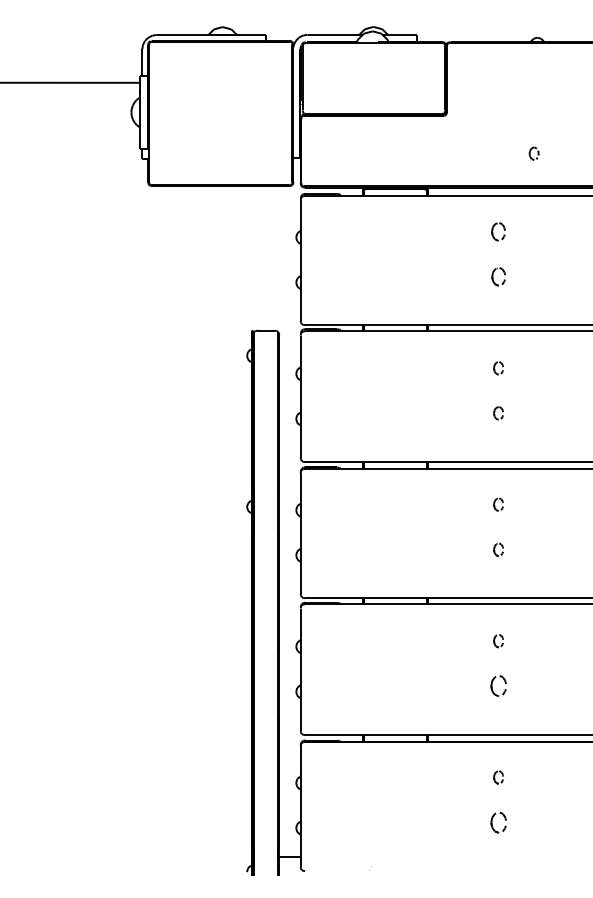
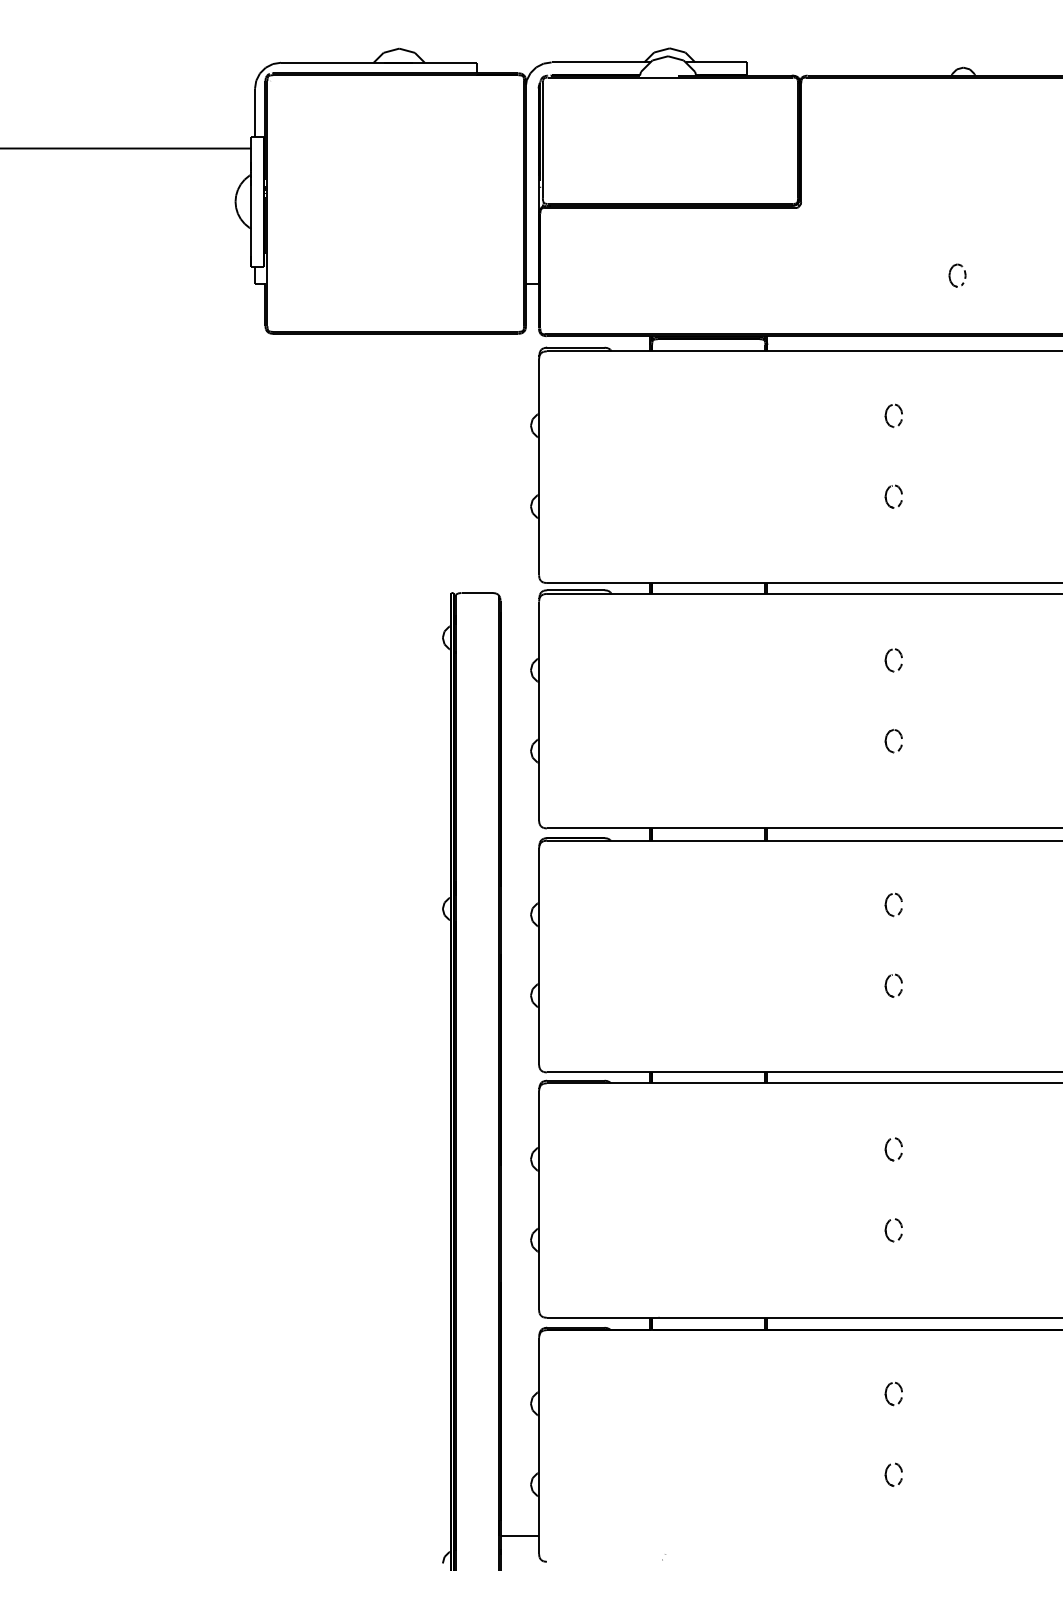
part: (498, 231) -> (893, 415), size x0.71
part: (498, 277) -> (893, 497), size x0.71
part: (498, 686) -> (893, 1230), size x0.62
part: (498, 822) -> (893, 1474), size x0.62

